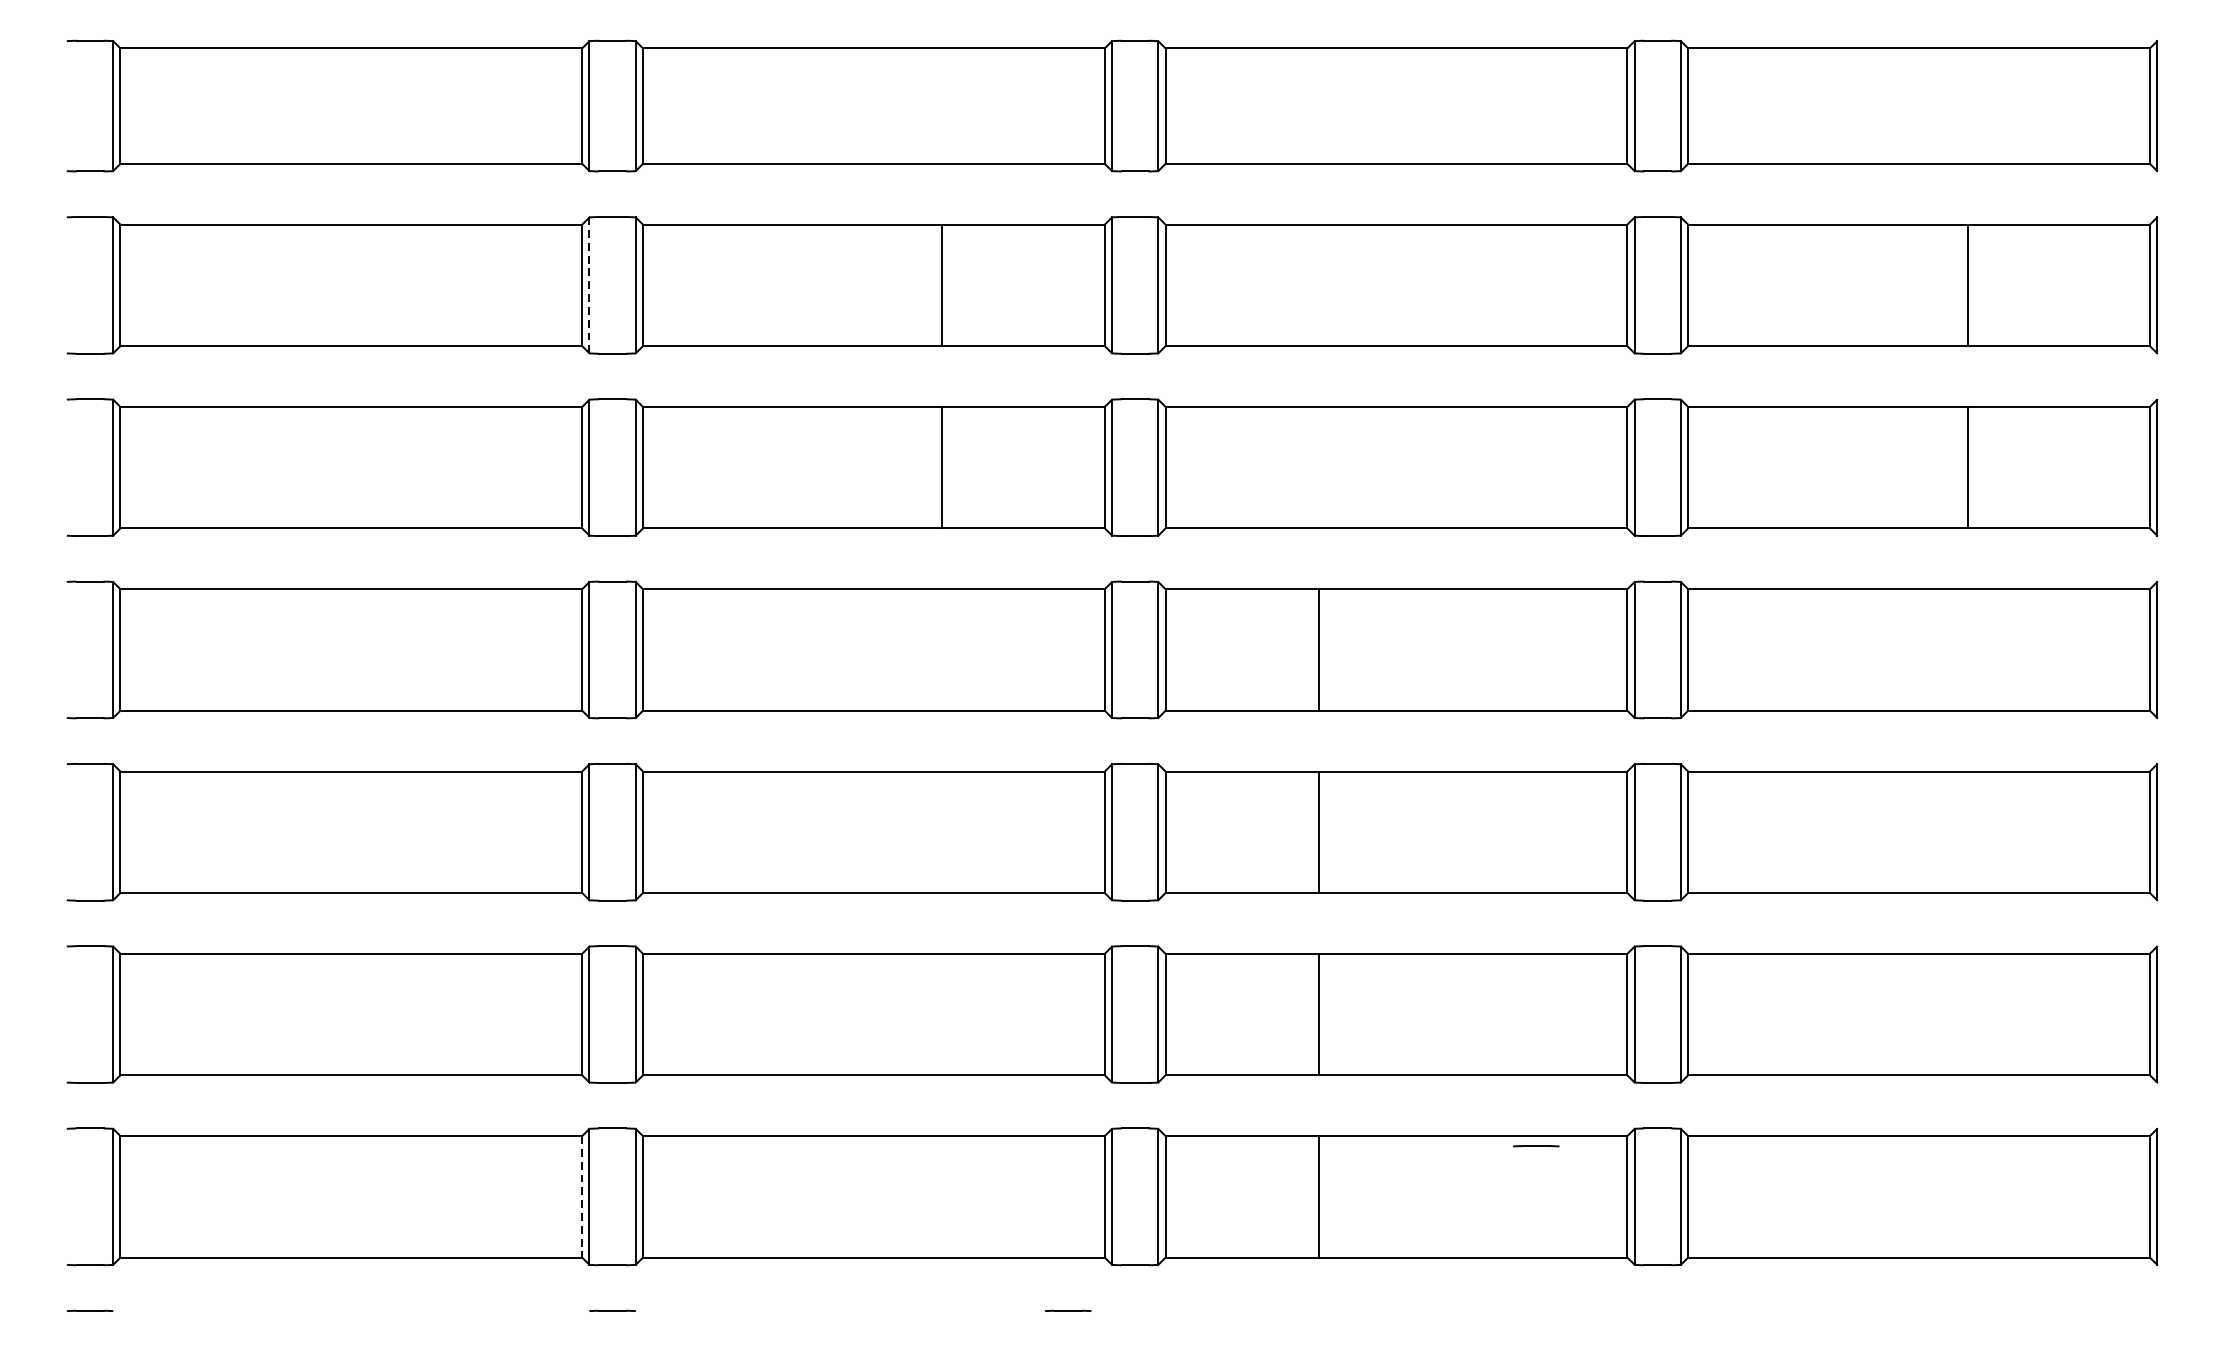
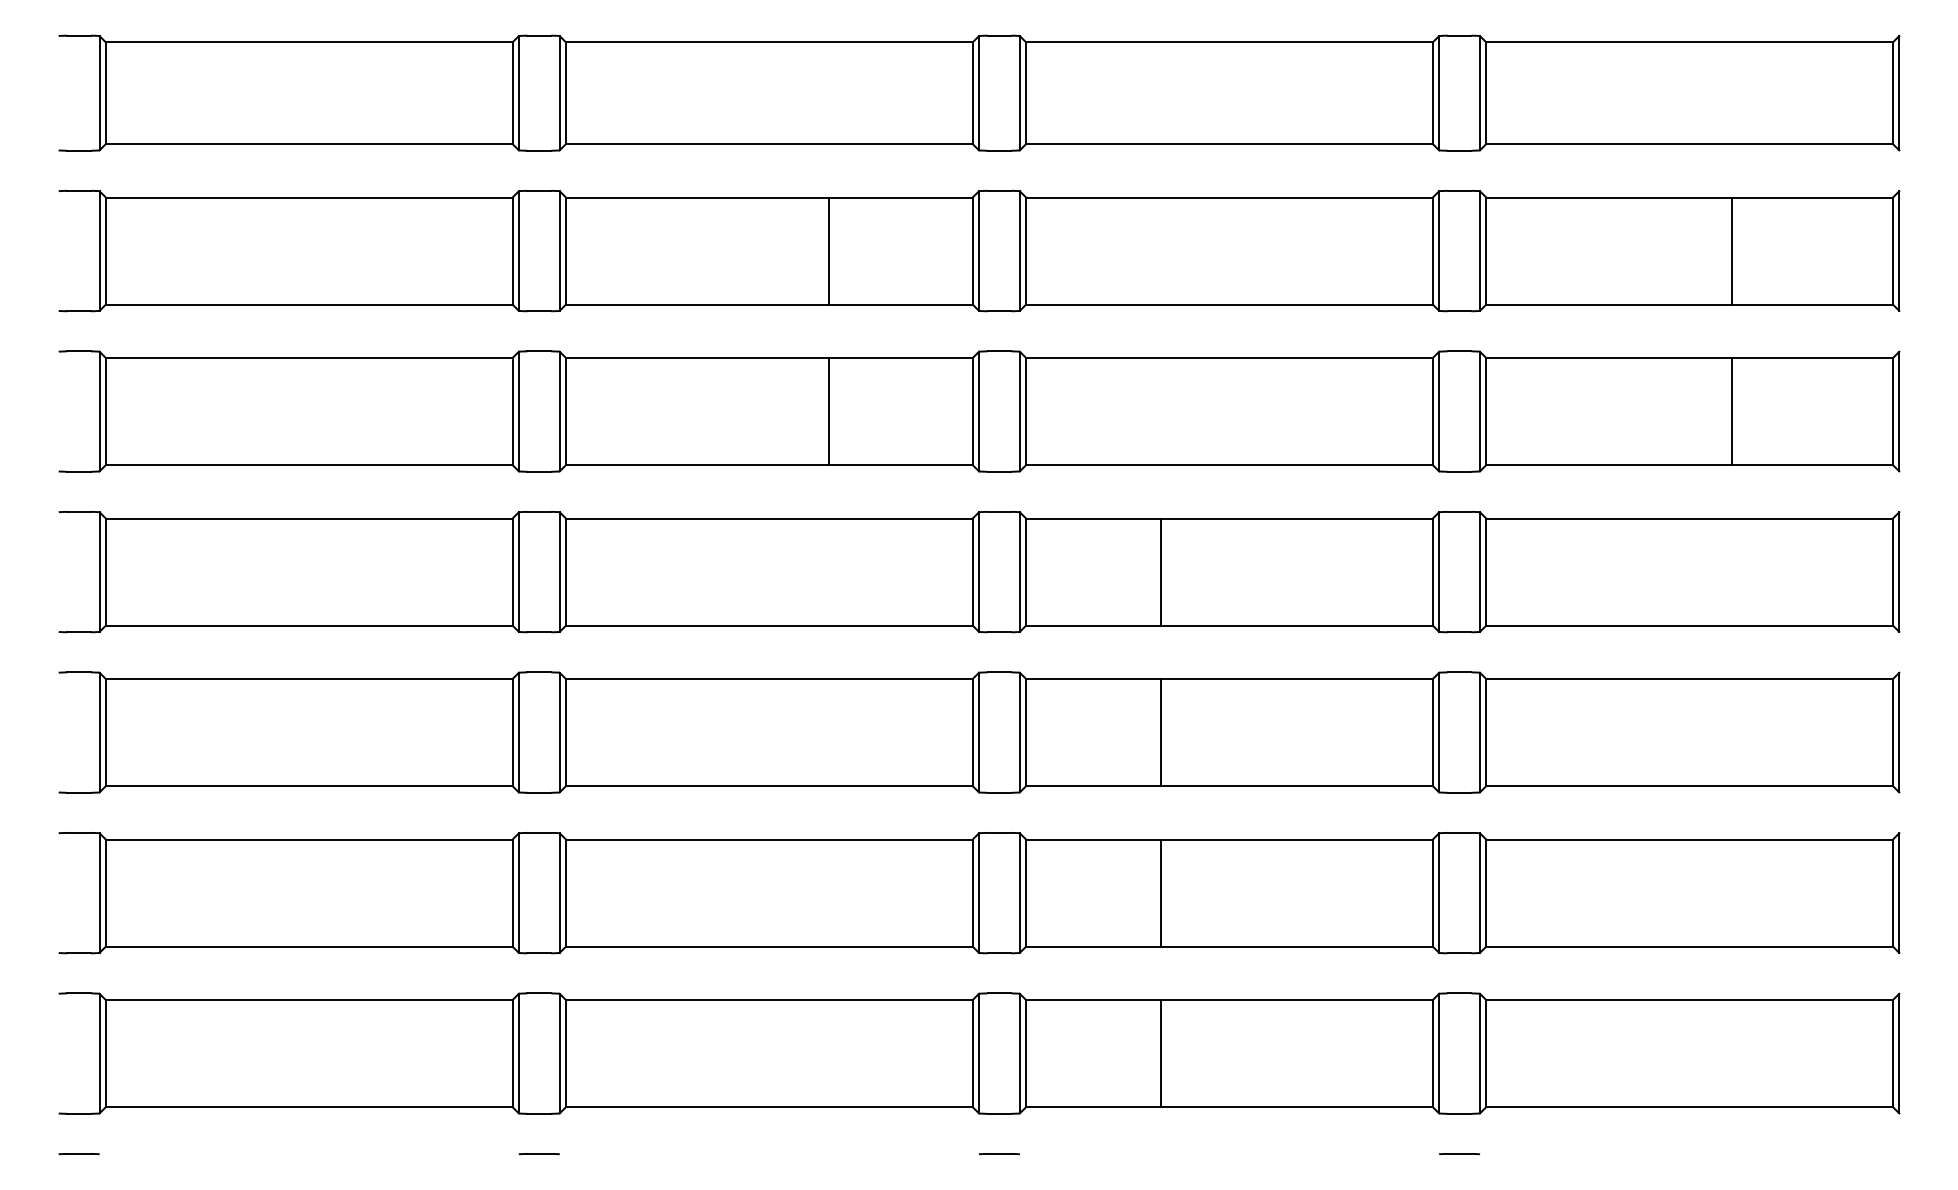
line: (589, 285) -> (518, 251), dashed -> solid
line: (1536, 1146) -> (1459, 1154), moved
line: (582, 1196) -> (512, 1053), dashed -> solid
line: (1067, 1311) -> (998, 1154), moved

